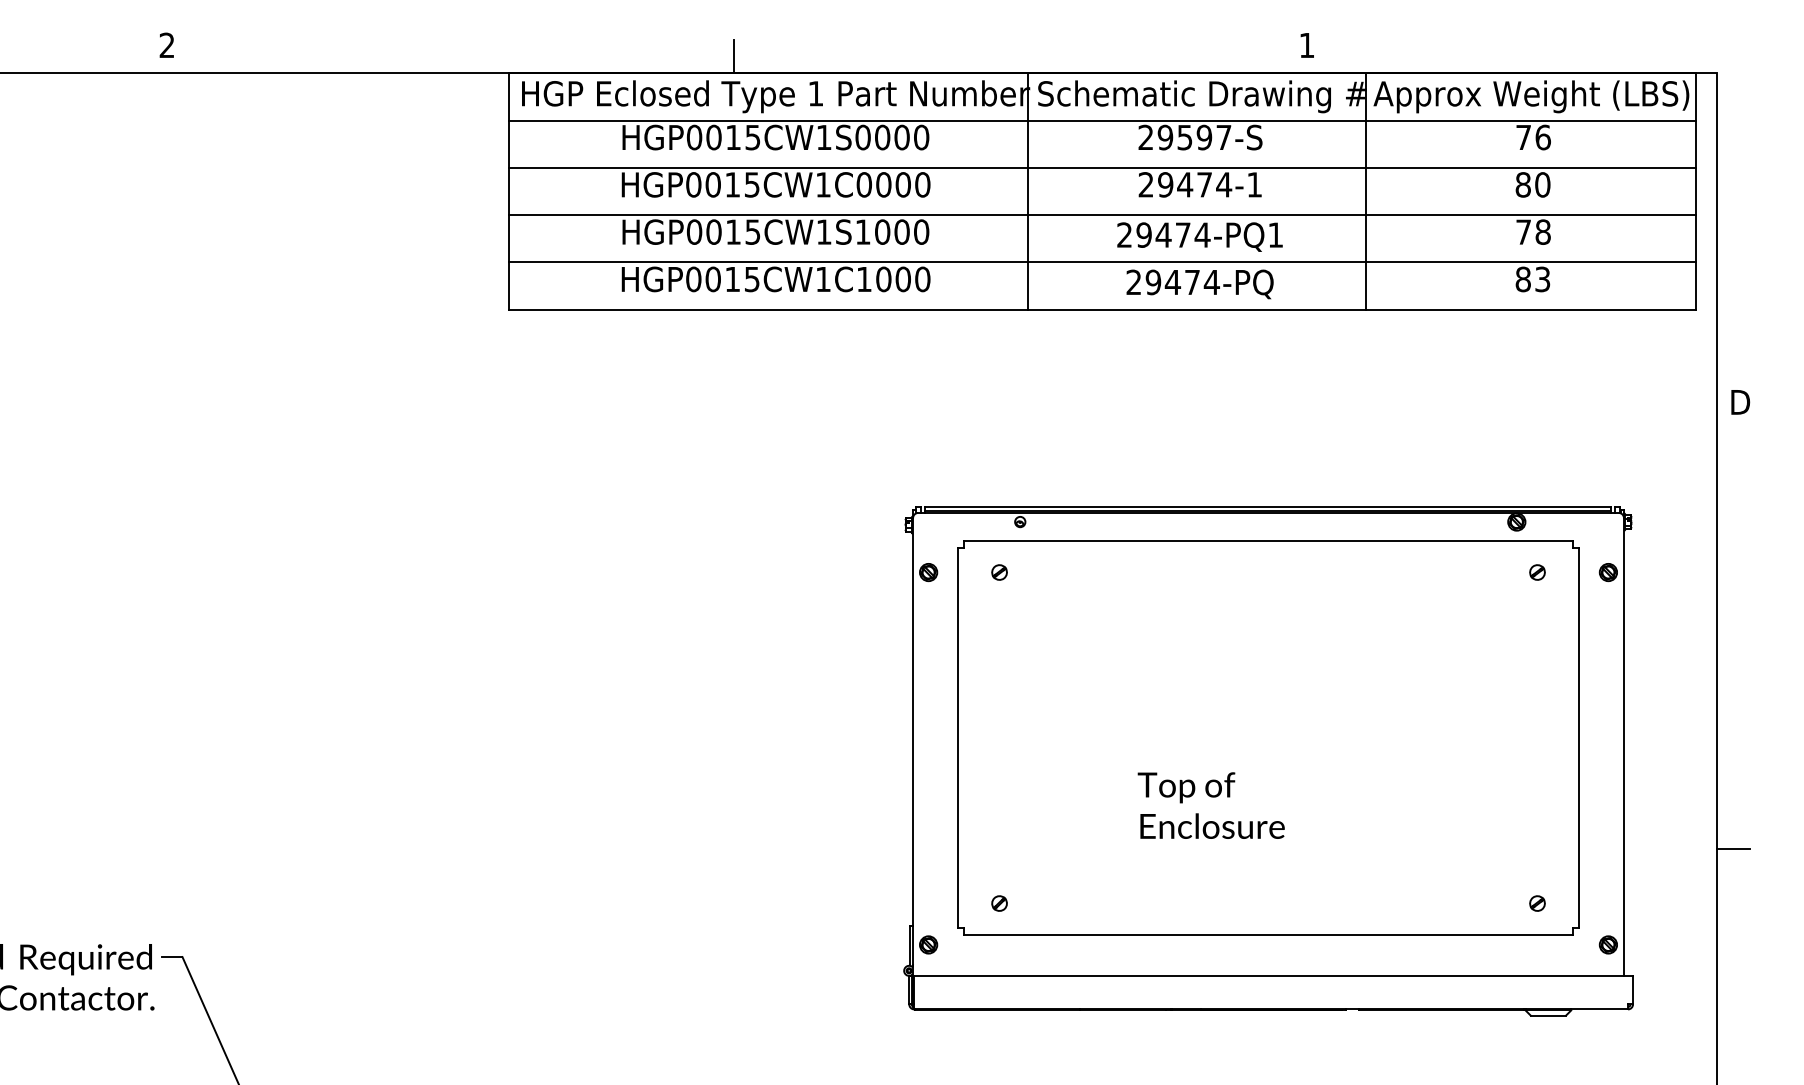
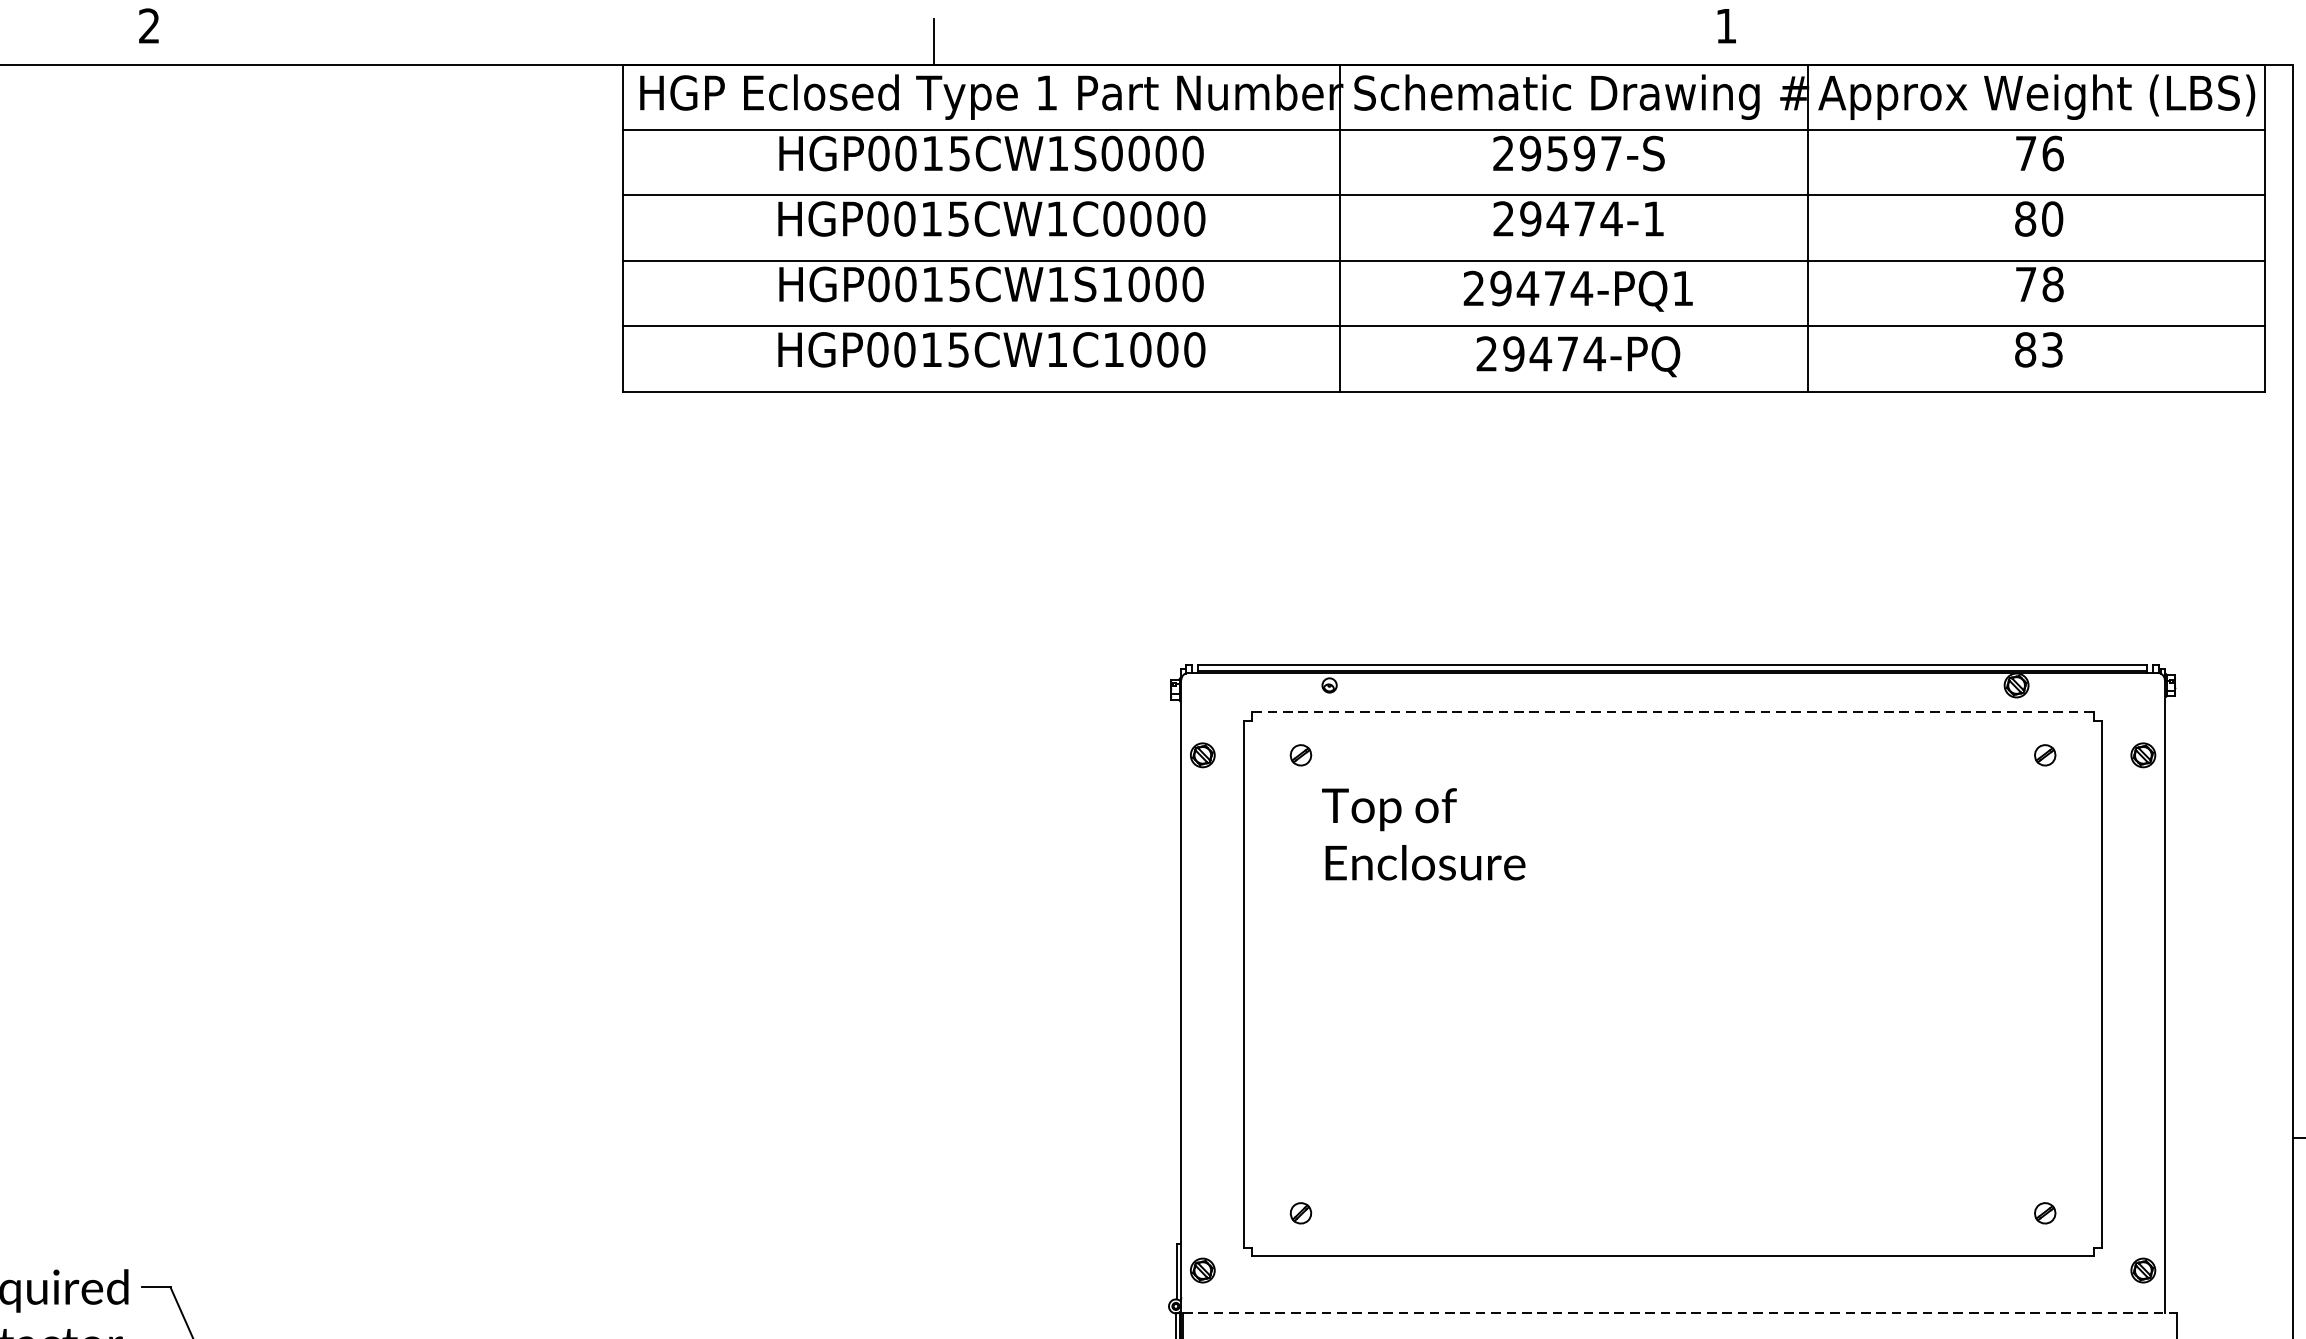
line: (1268, 541) -> (1673, 712), solid -> dashed
text: (1210, 805) -> (1422, 834), moved
line: (1274, 975) -> (1681, 1312), solid -> dashed

